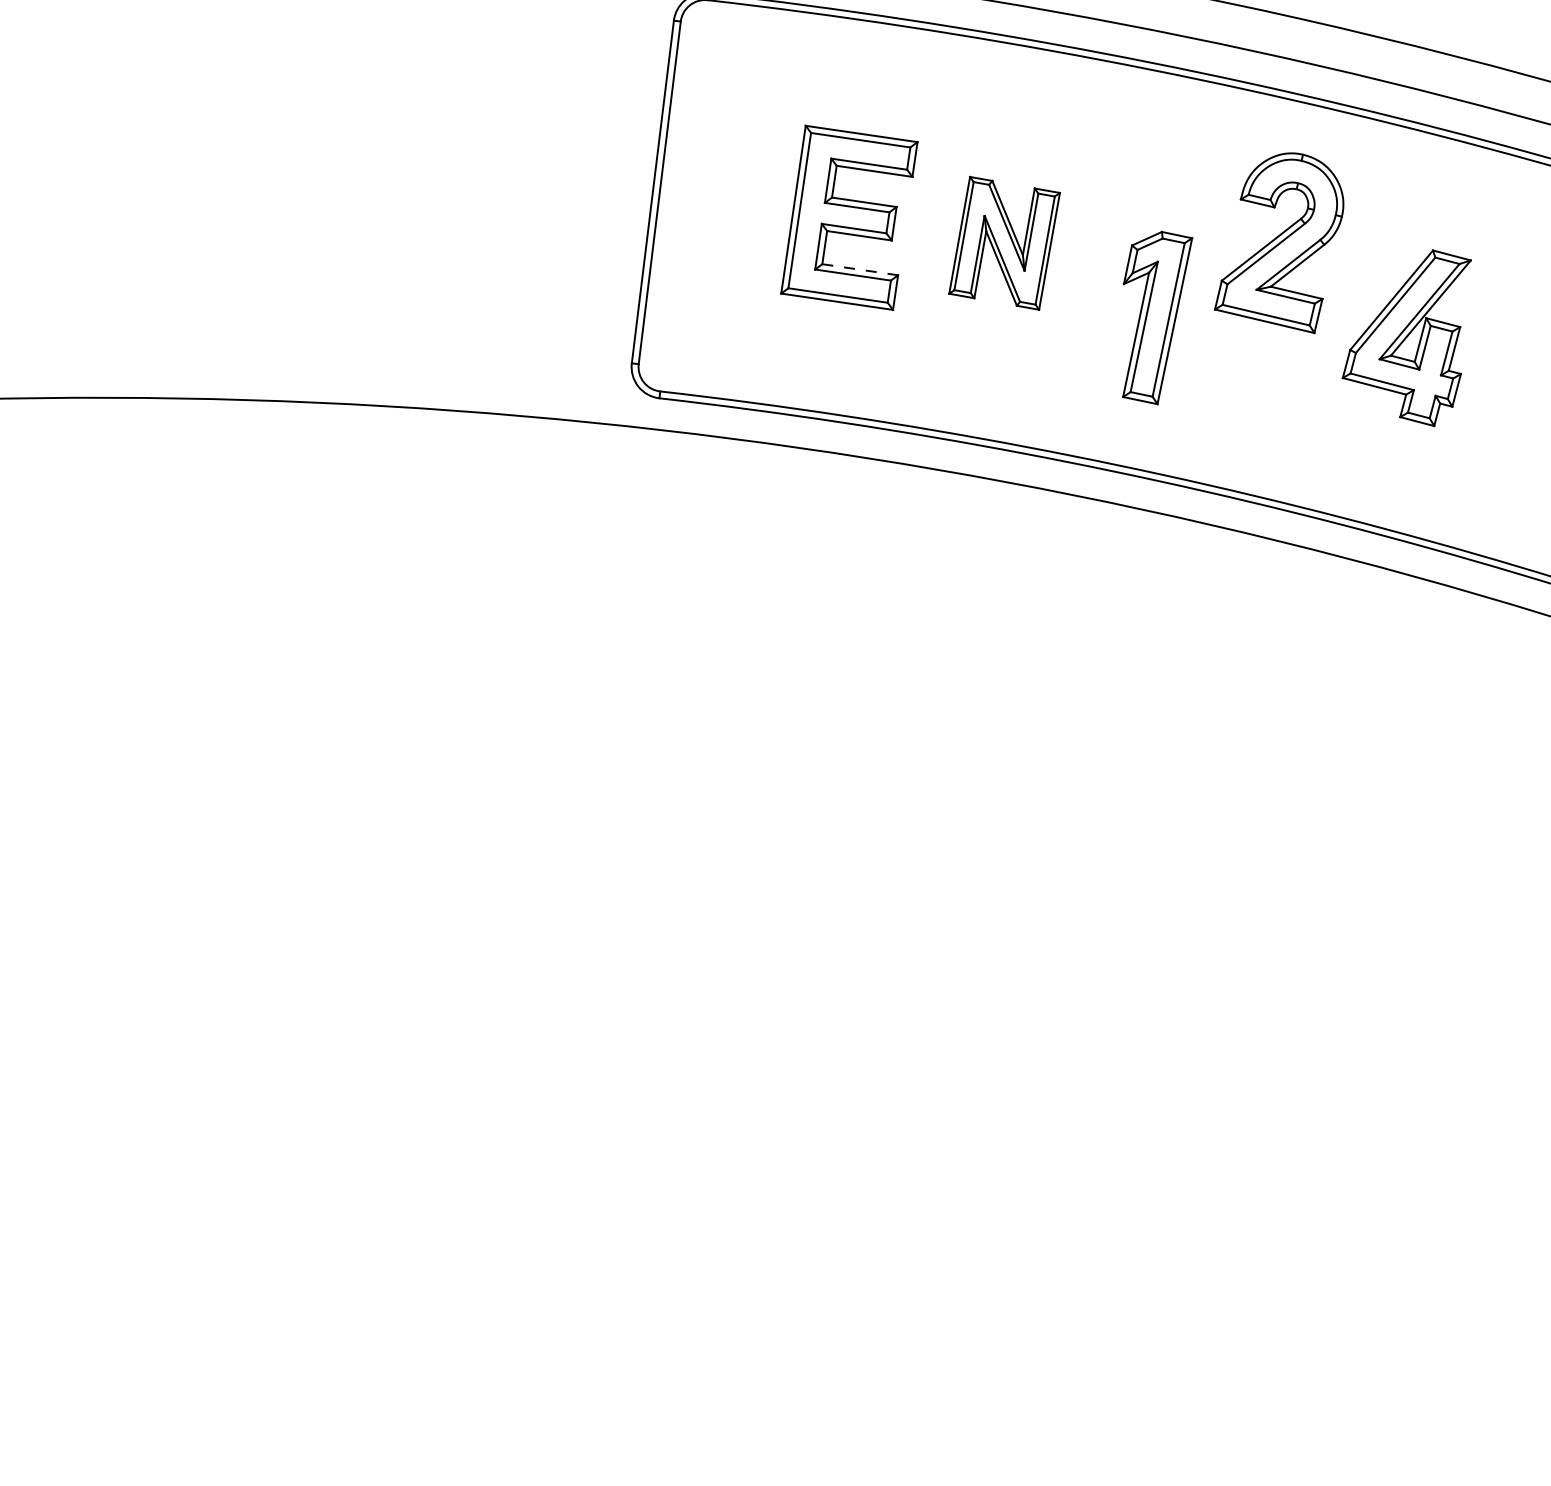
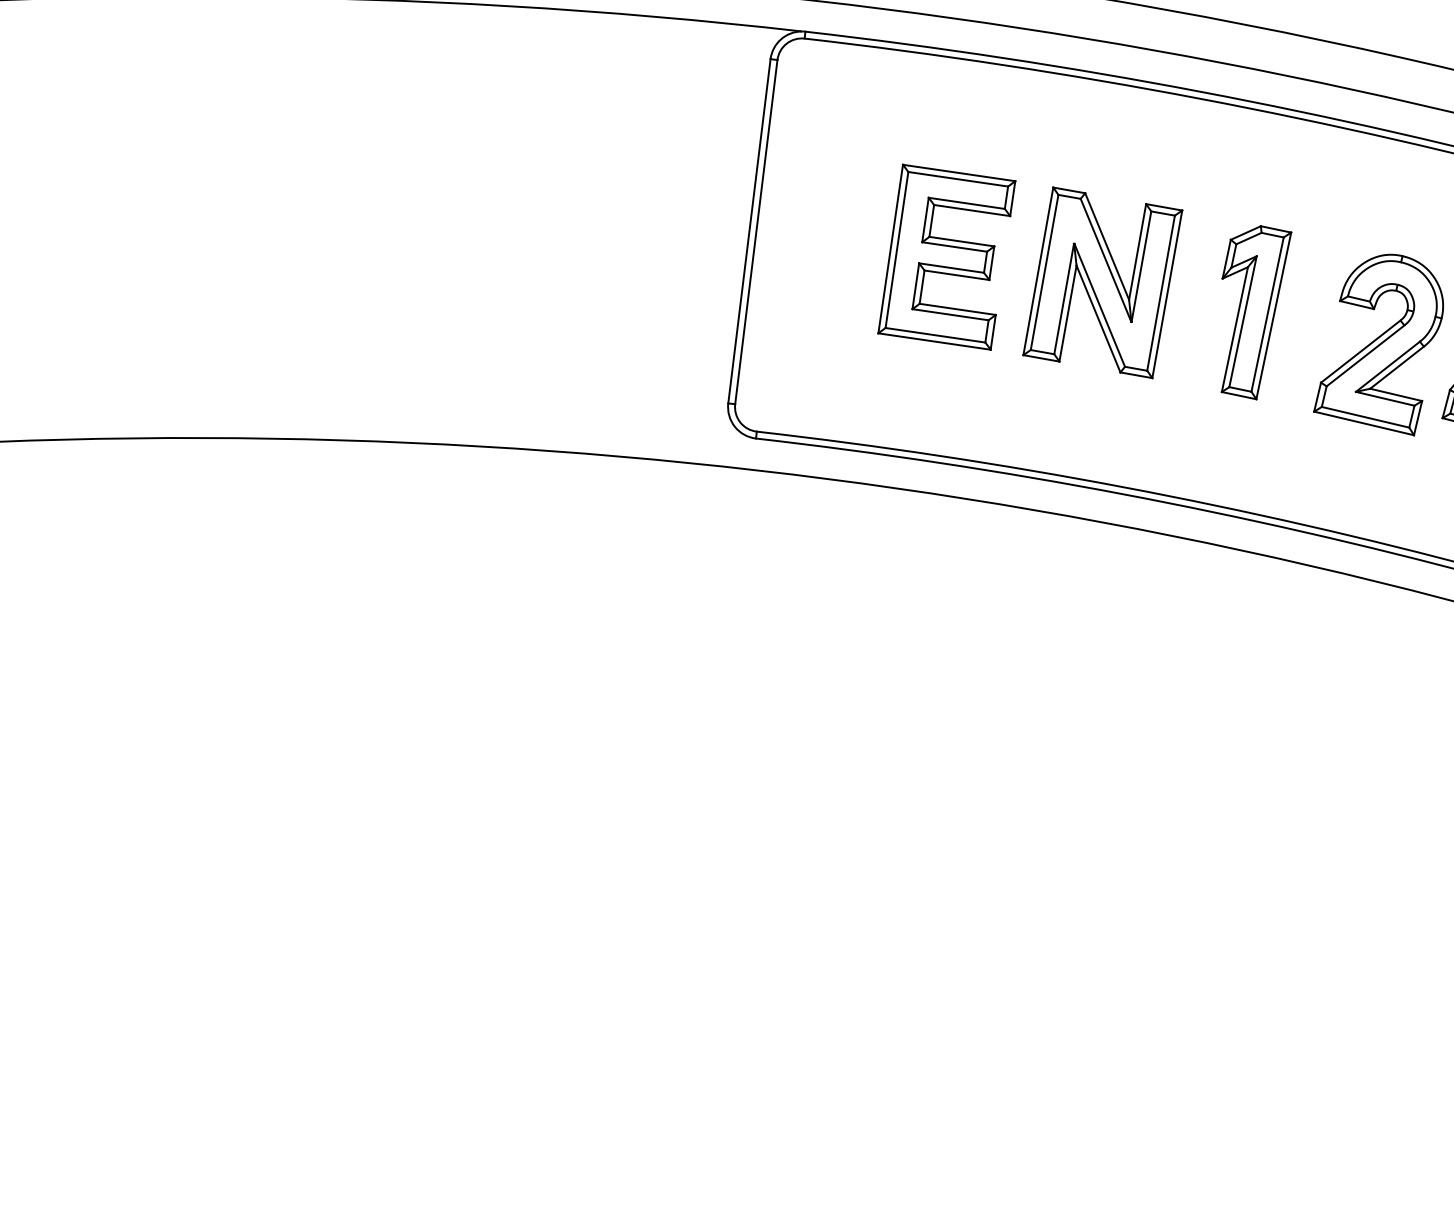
part: (1004, 243) -> (1102, 283), size x1.43
part: (1279, 243) -> (1378, 345), moved
line: (860, 269) -> (958, 309), dashed -> solid
part: (1157, 317) -> (1256, 312), moved

